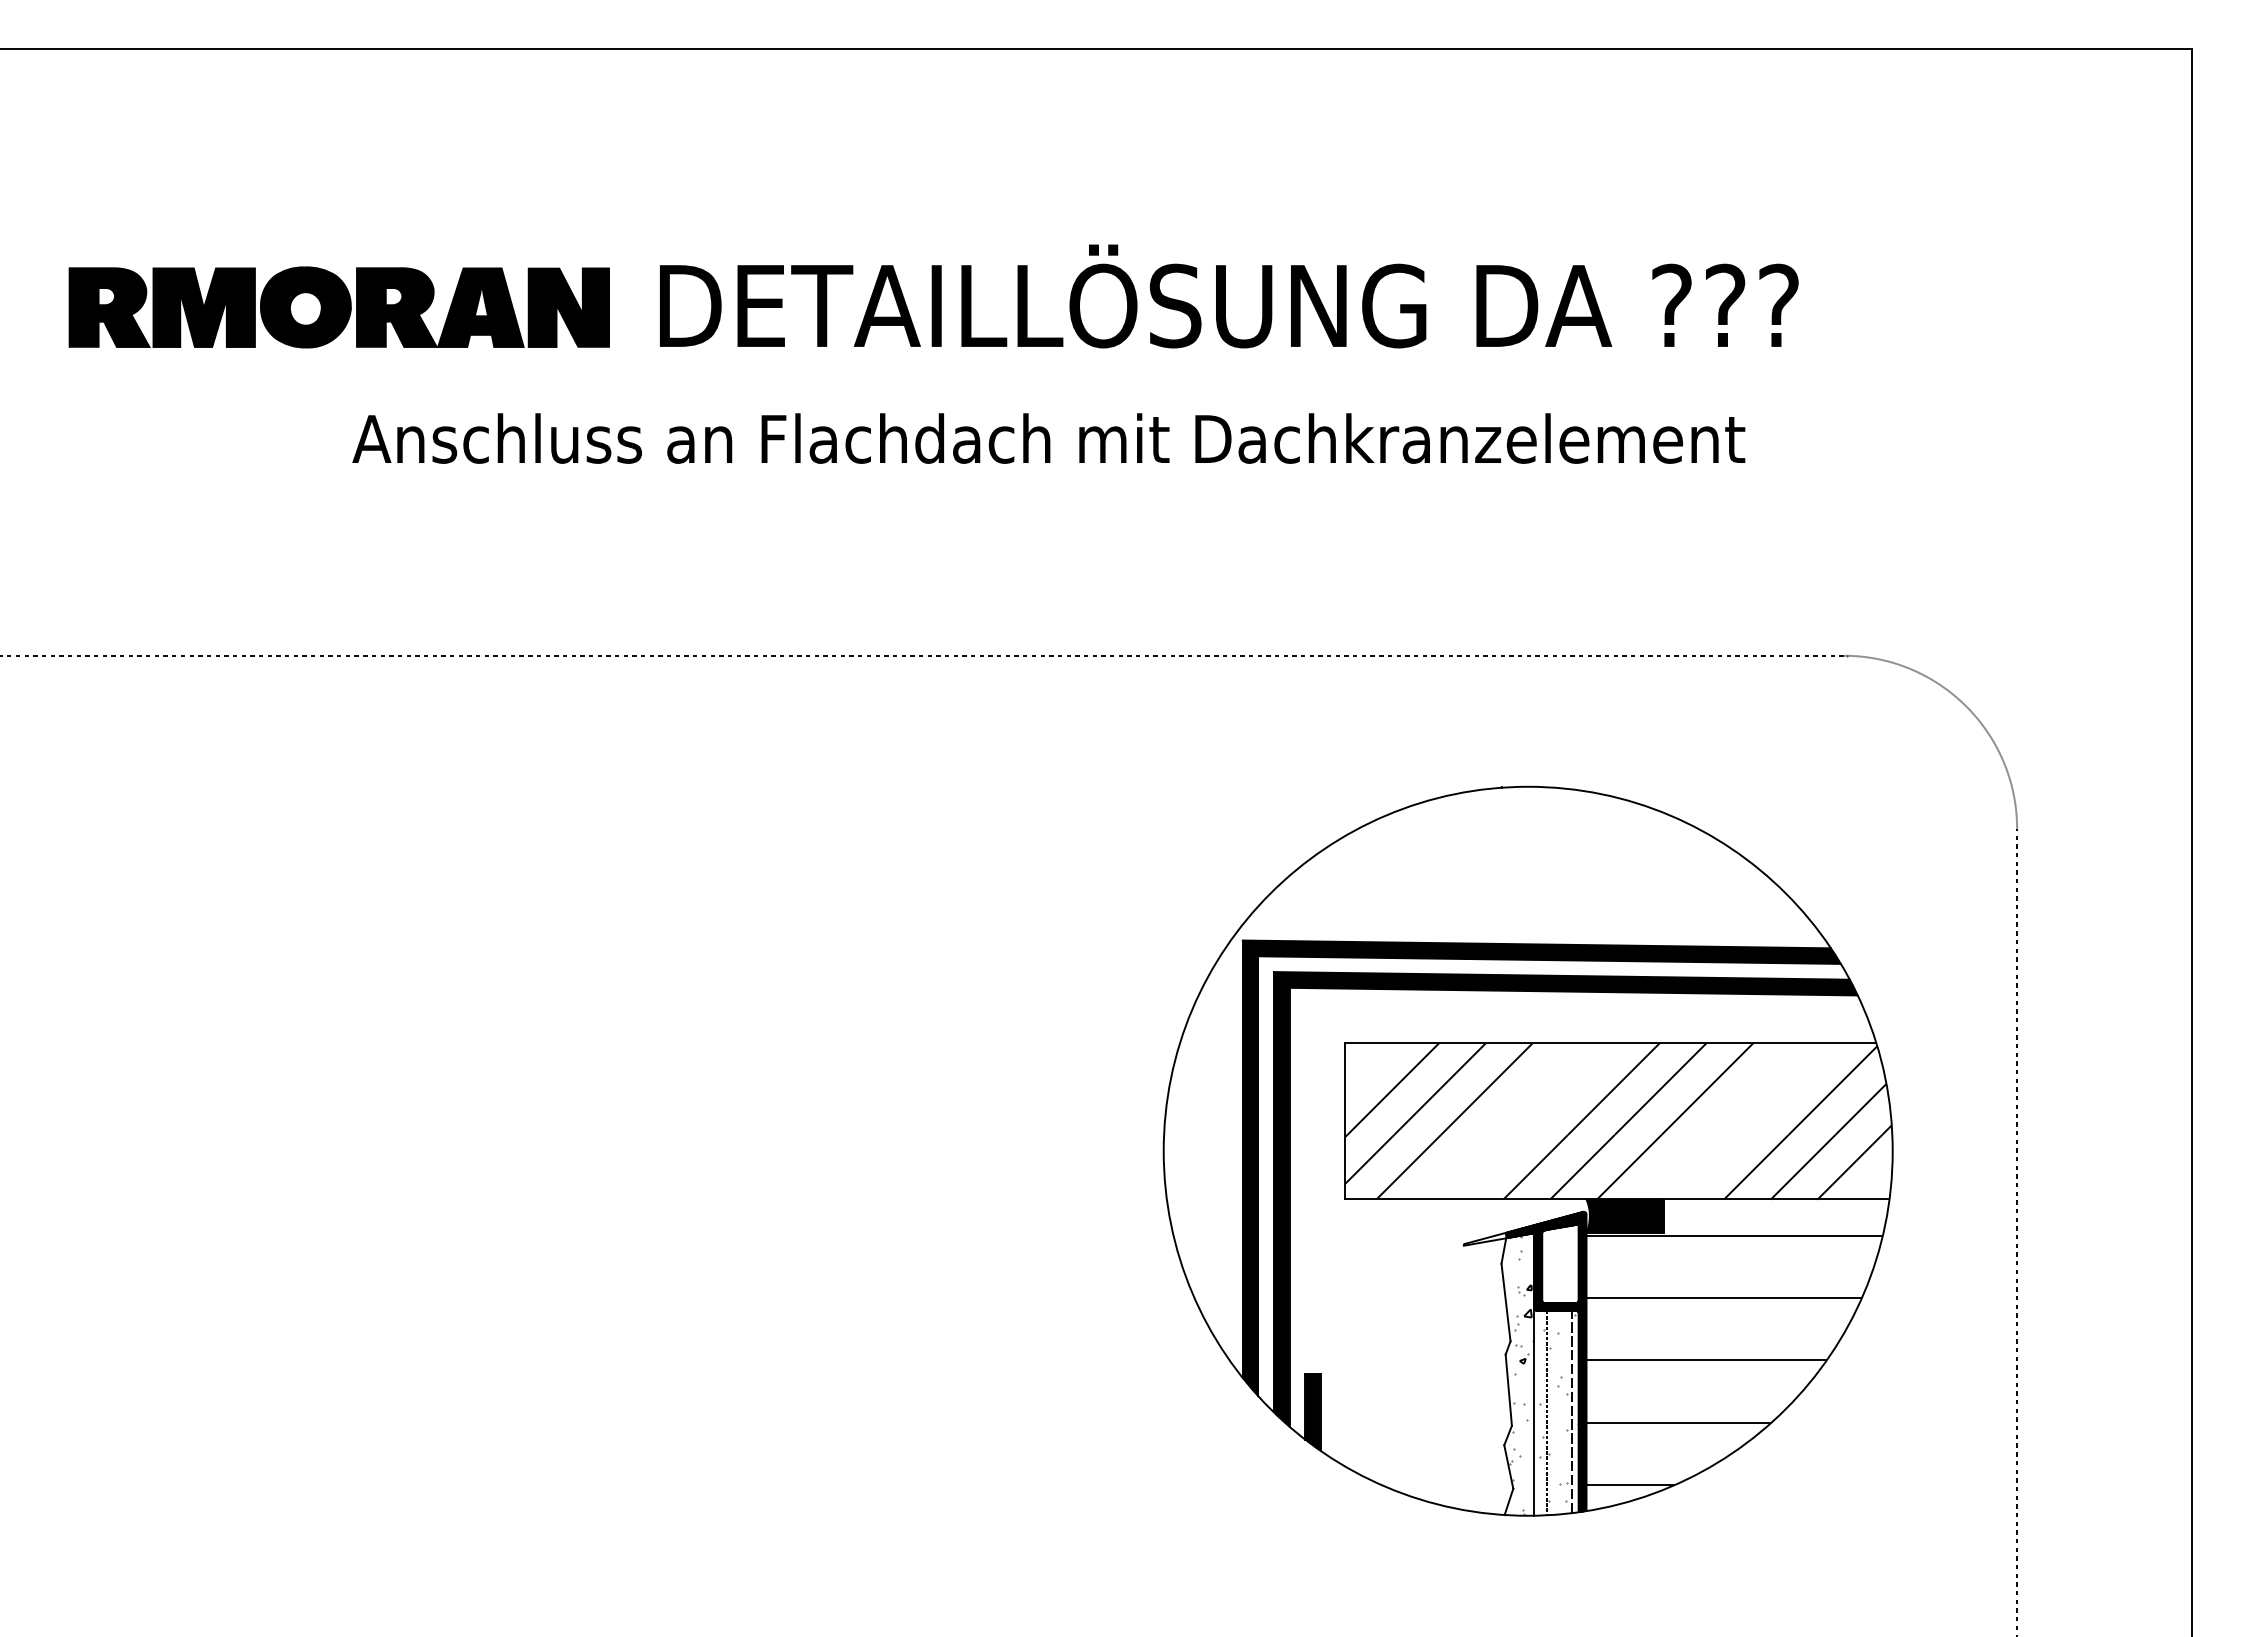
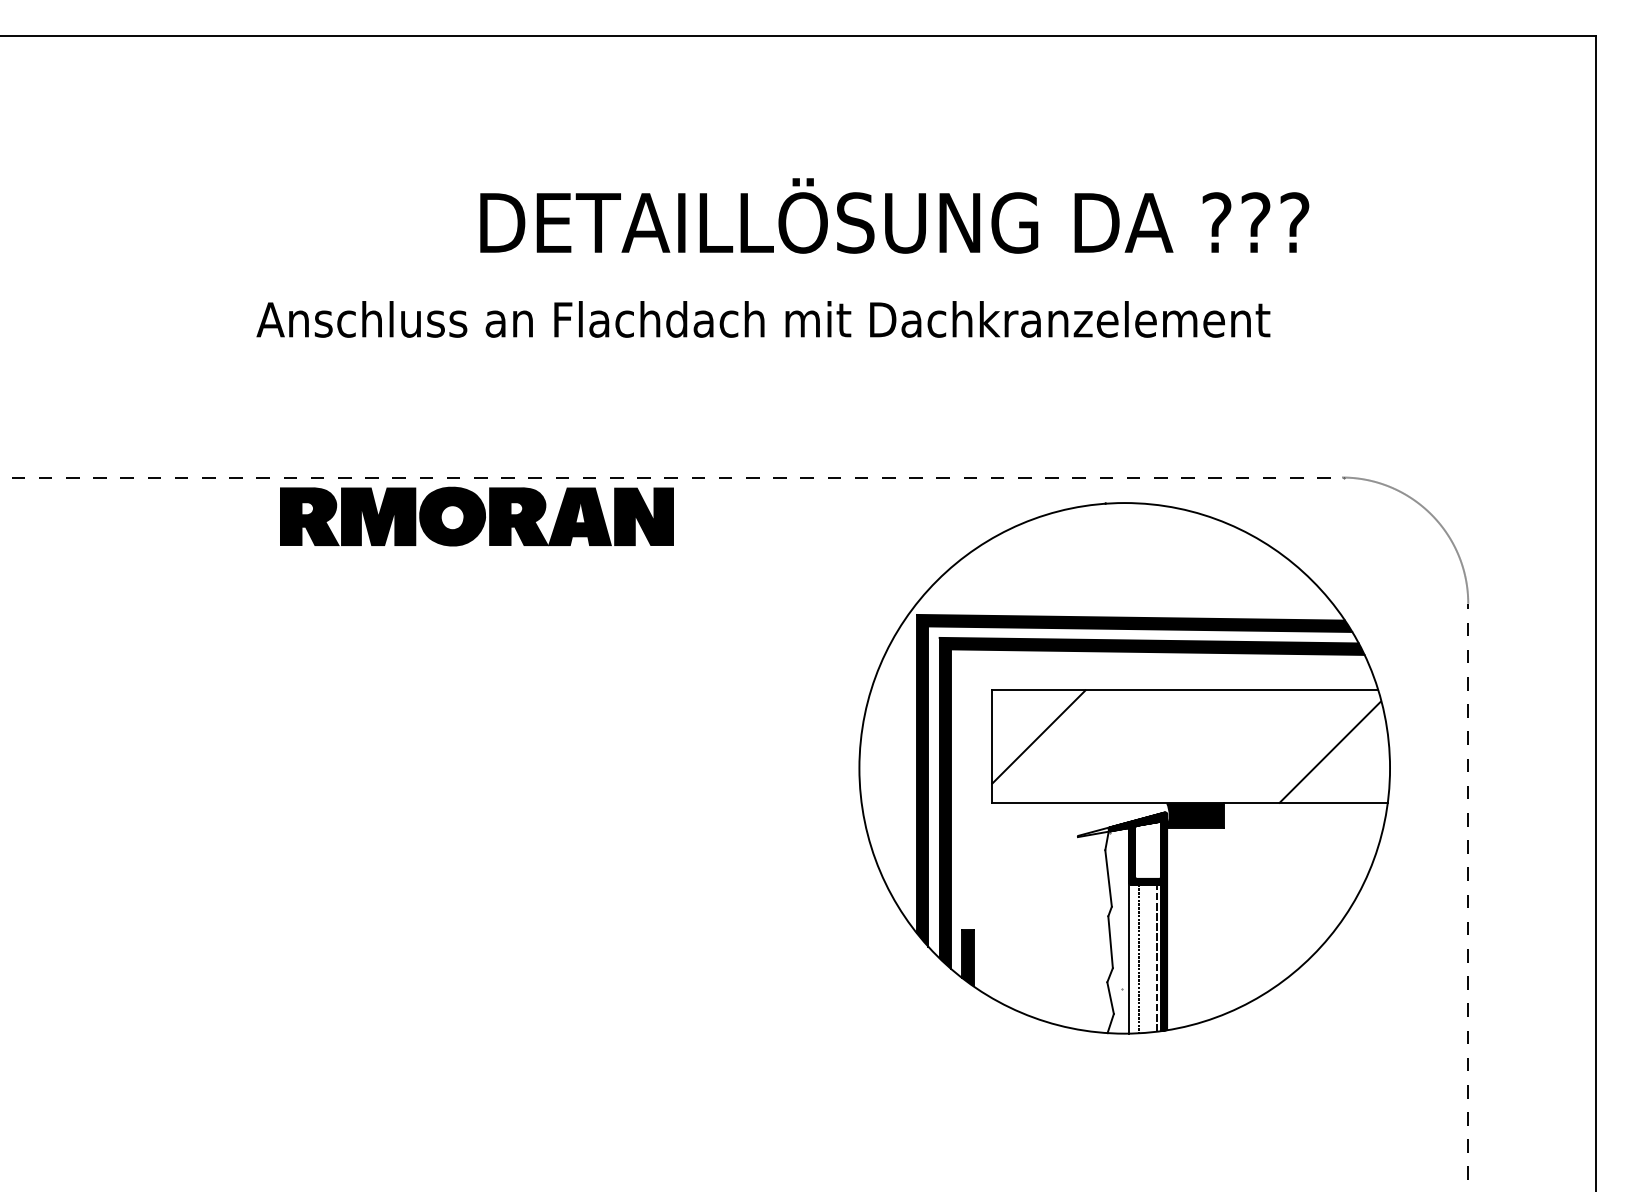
part: (338, 307) -> (476, 516), moved
part: (1527, 1150) -> (1124, 767), moved

